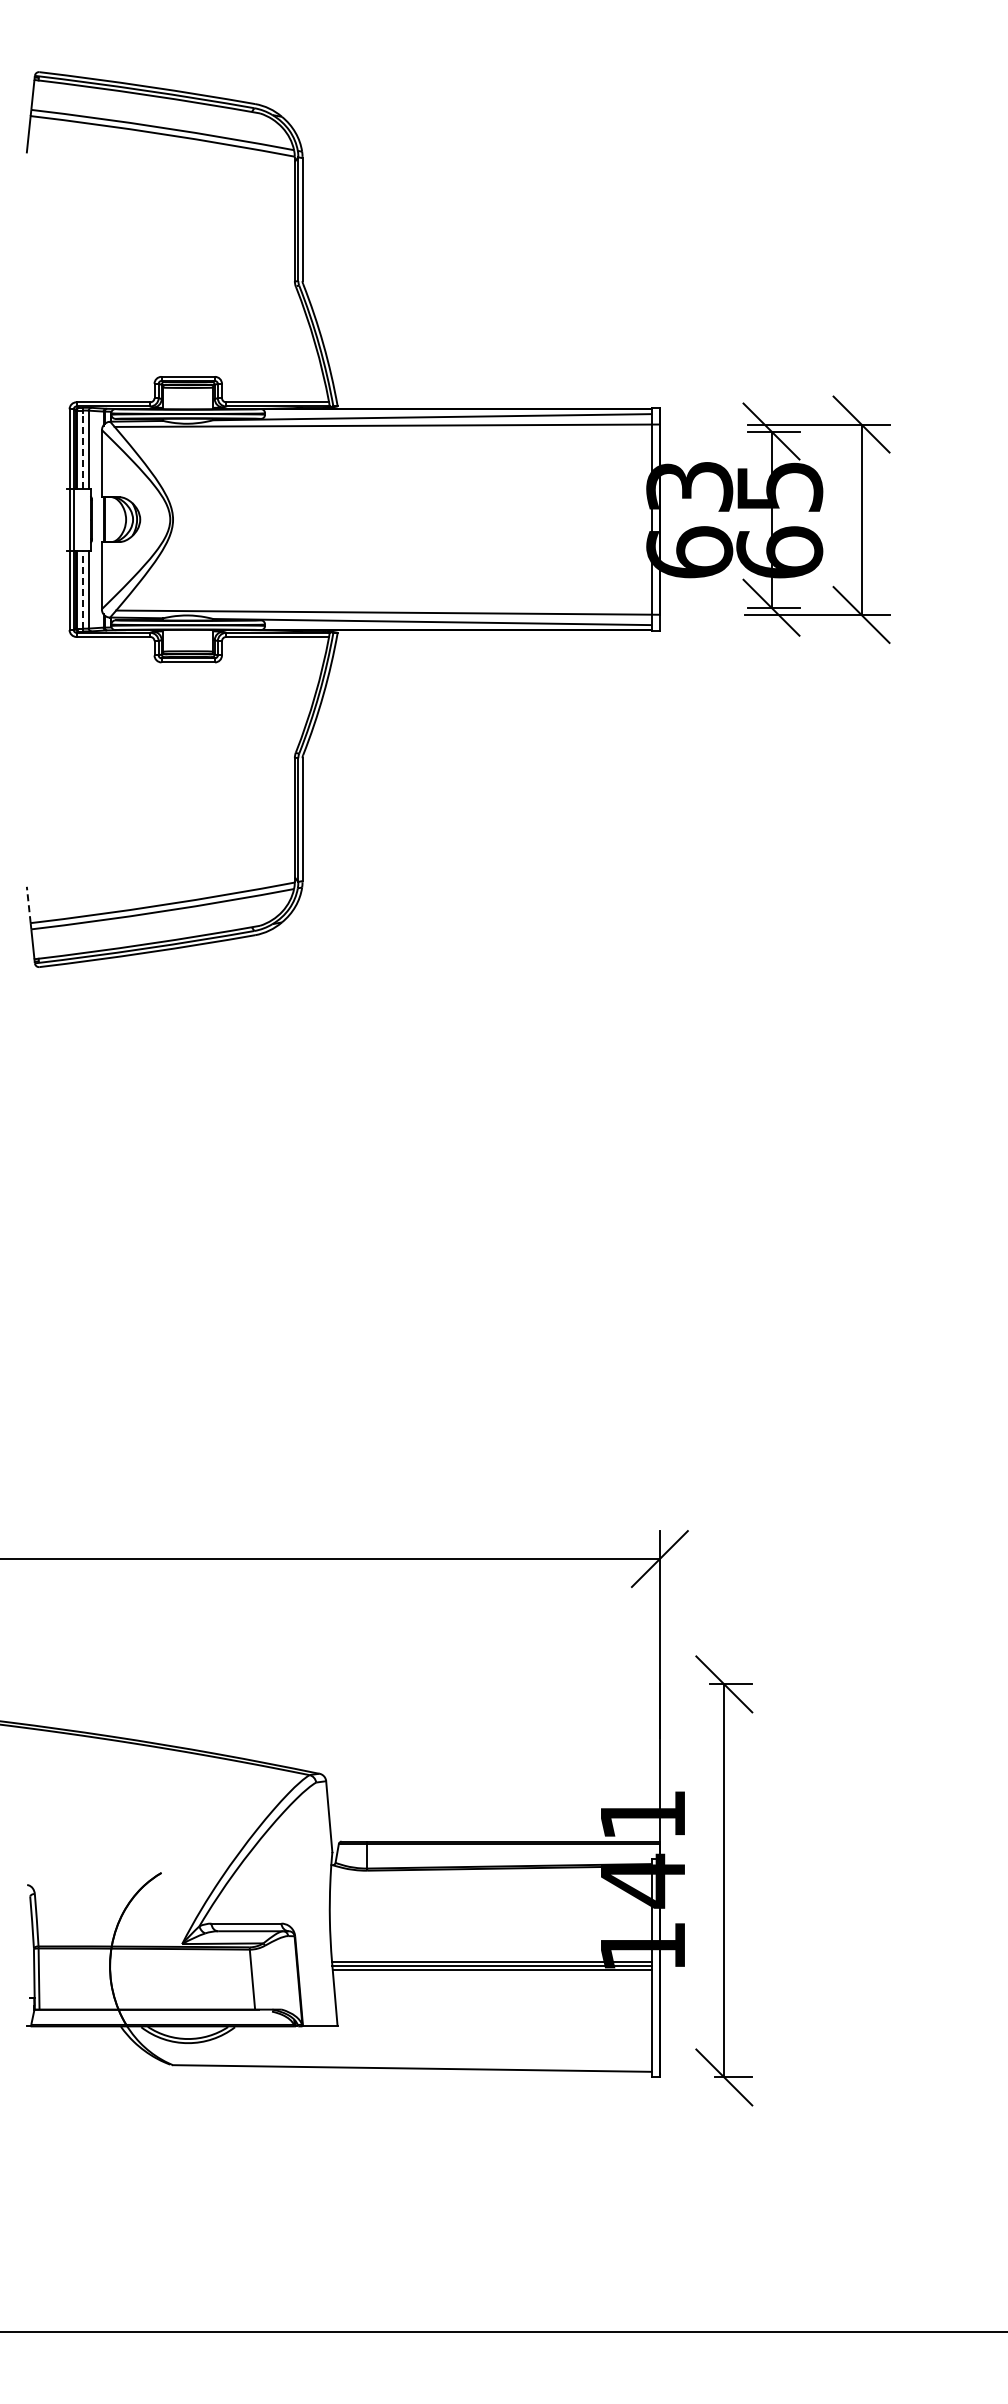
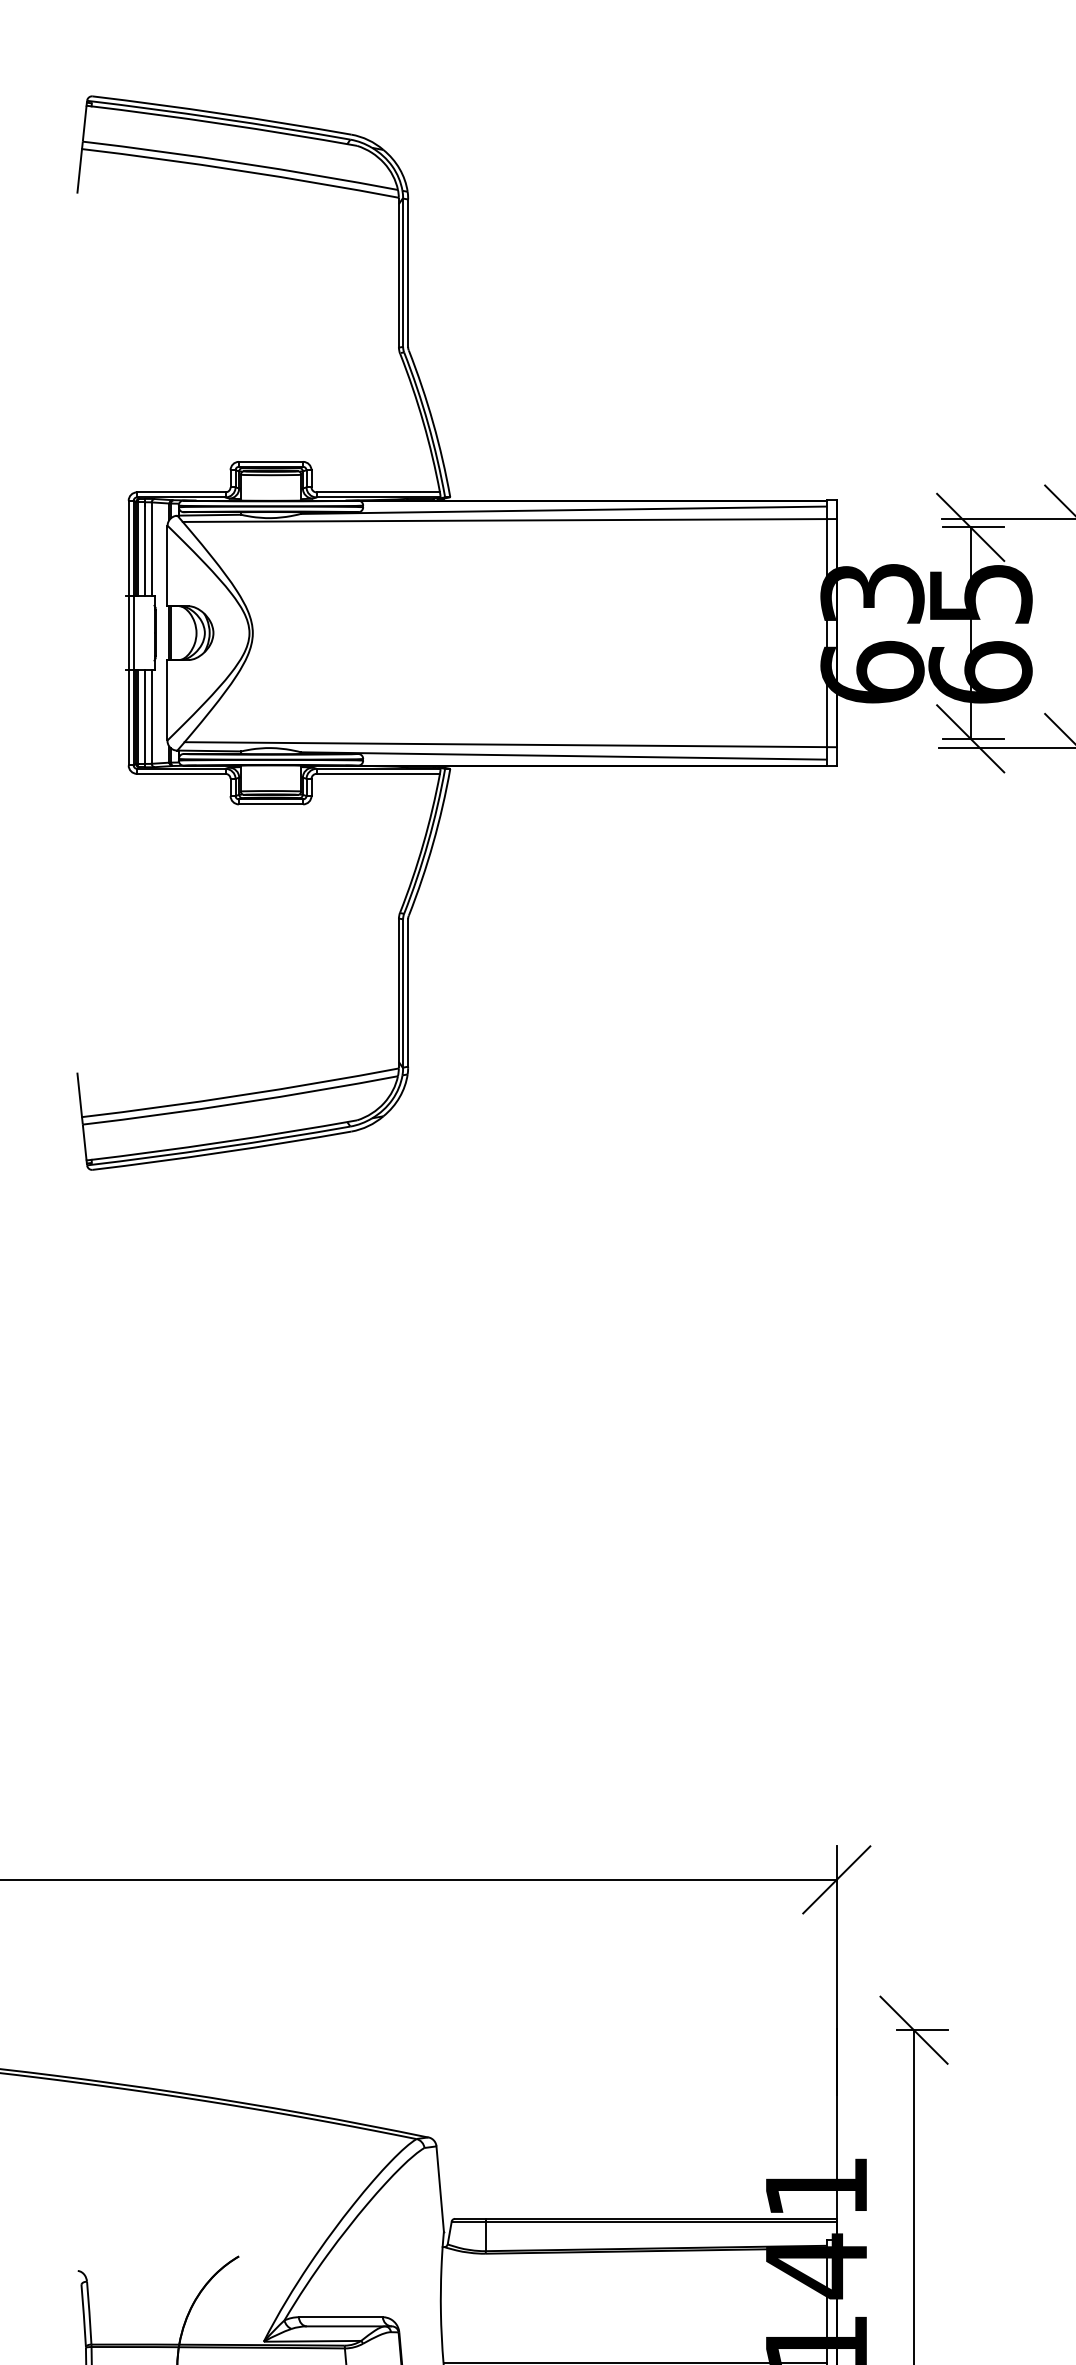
line: (83, 449) -> (145, 548), dashed -> solid
line: (83, 589) -> (145, 716), dashed -> solid
line: (28, 904) -> (79, 1094), dashed -> solid

